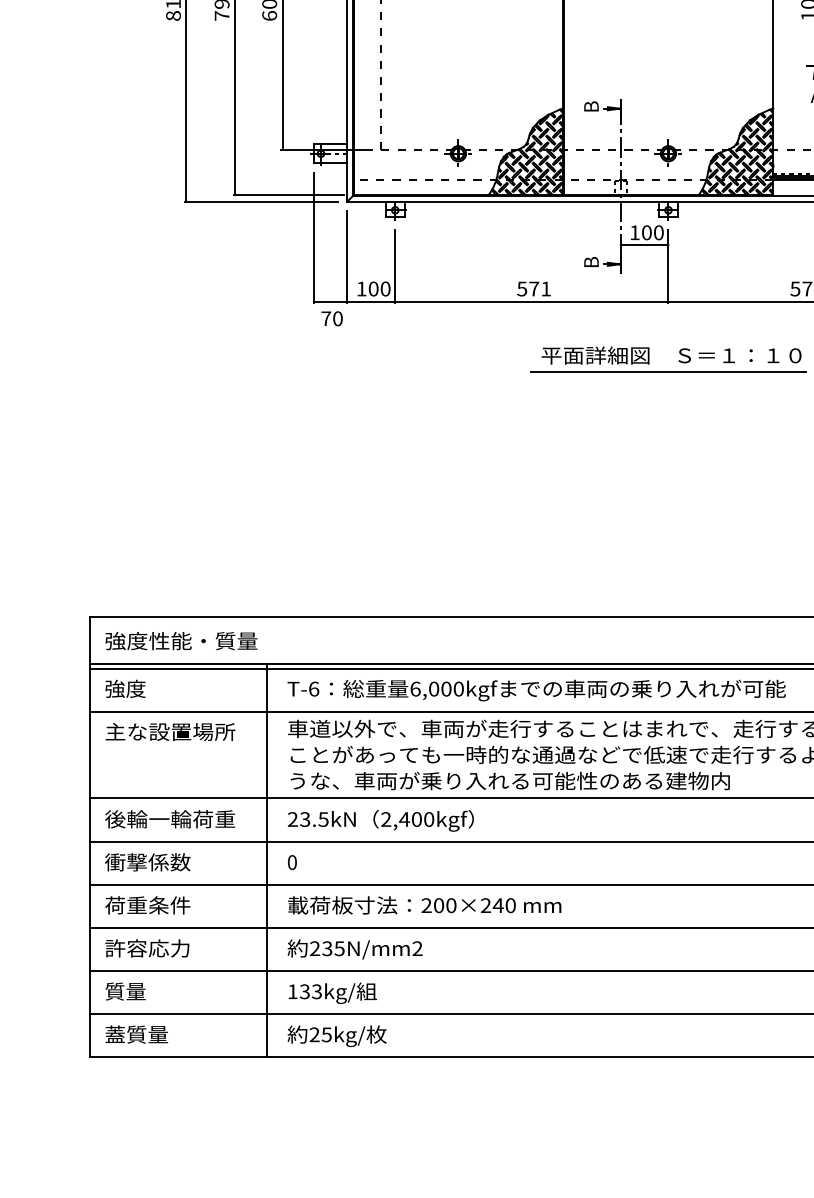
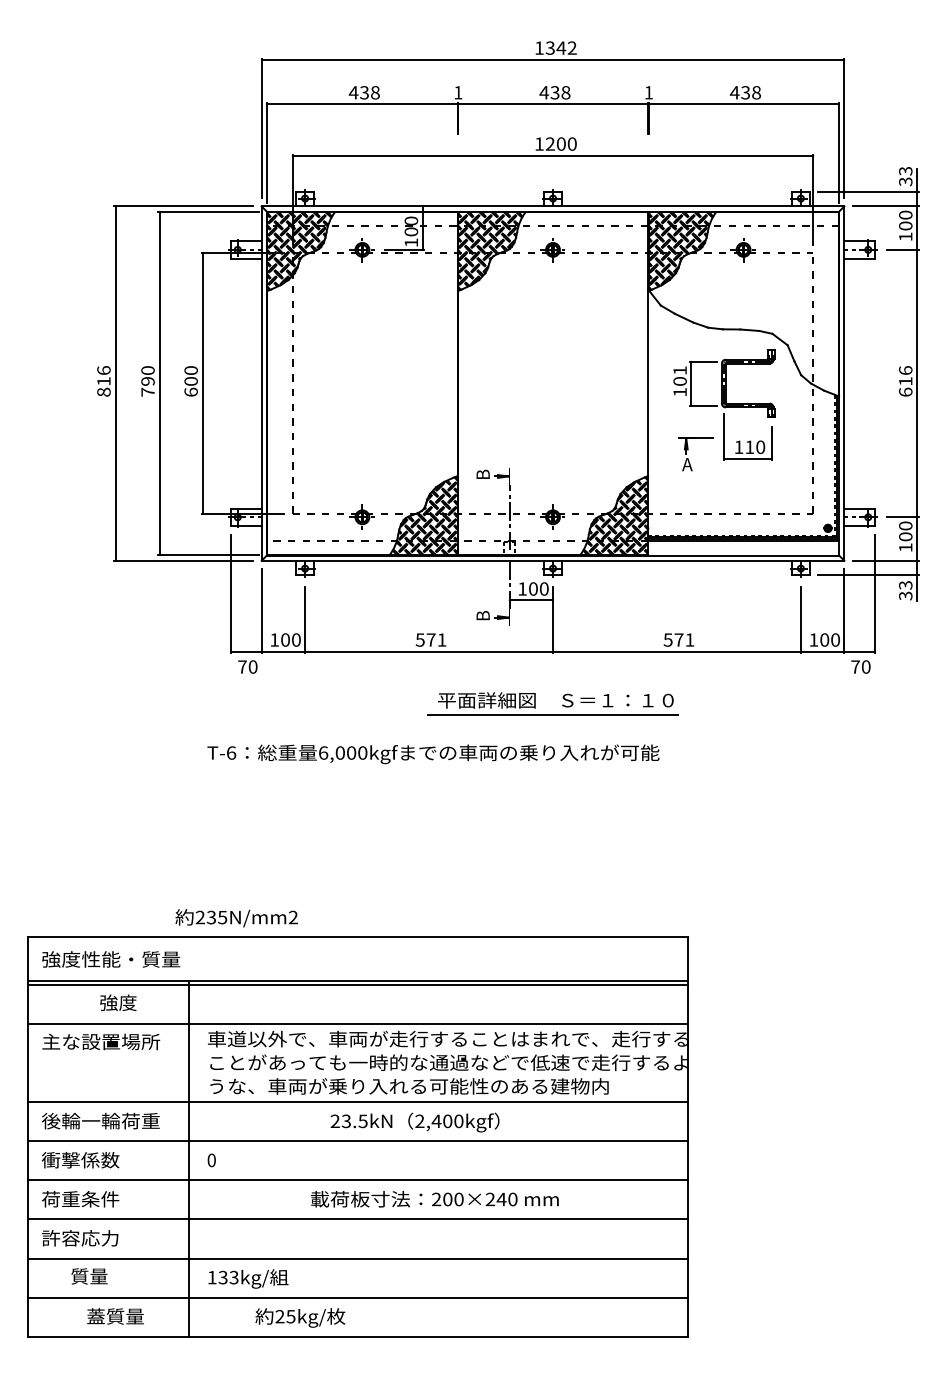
text: (125, 688) -> (118, 1002), moved
text: (536, 690) -> (433, 754), moved
text: (380, 820) -> (414, 1122), moved
text: (424, 905) -> (434, 1199), moved
text: (354, 949) -> (236, 918), moved
text: (125, 991) -> (89, 1276), moved
text: (136, 1034) -> (115, 1316), moved
text: (337, 1035) -> (300, 1317), moved

